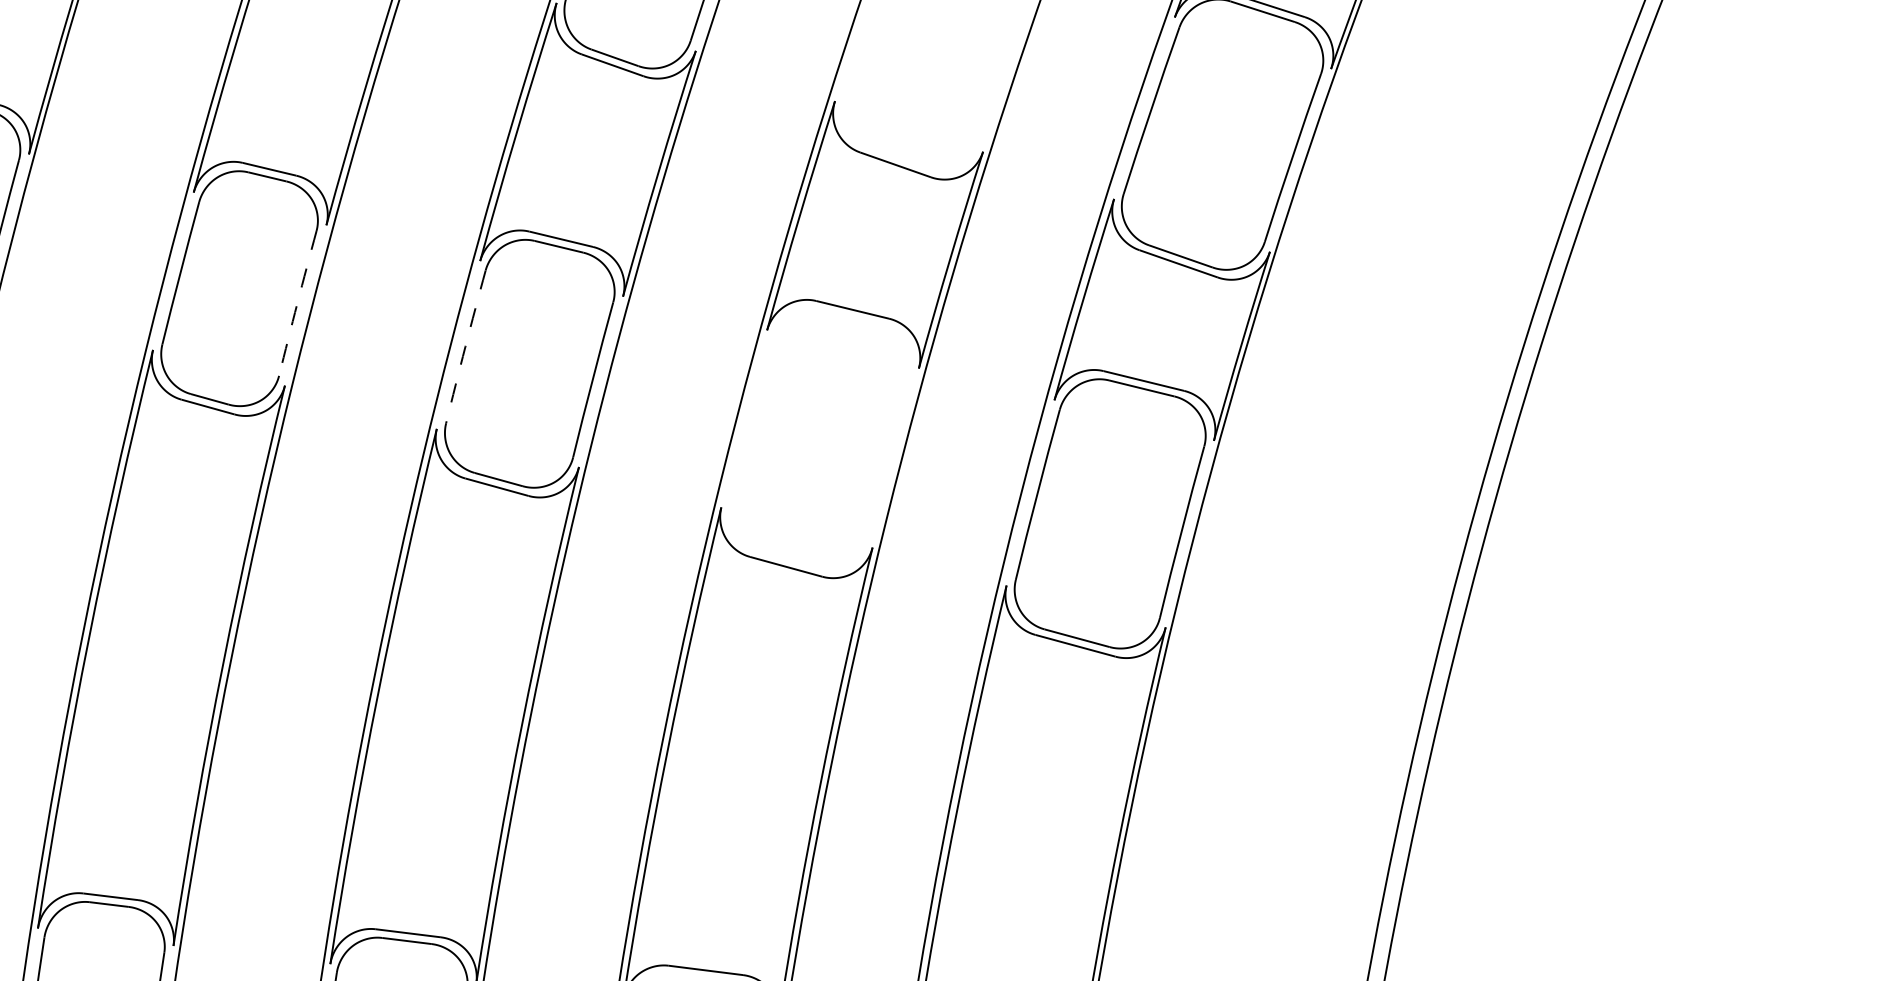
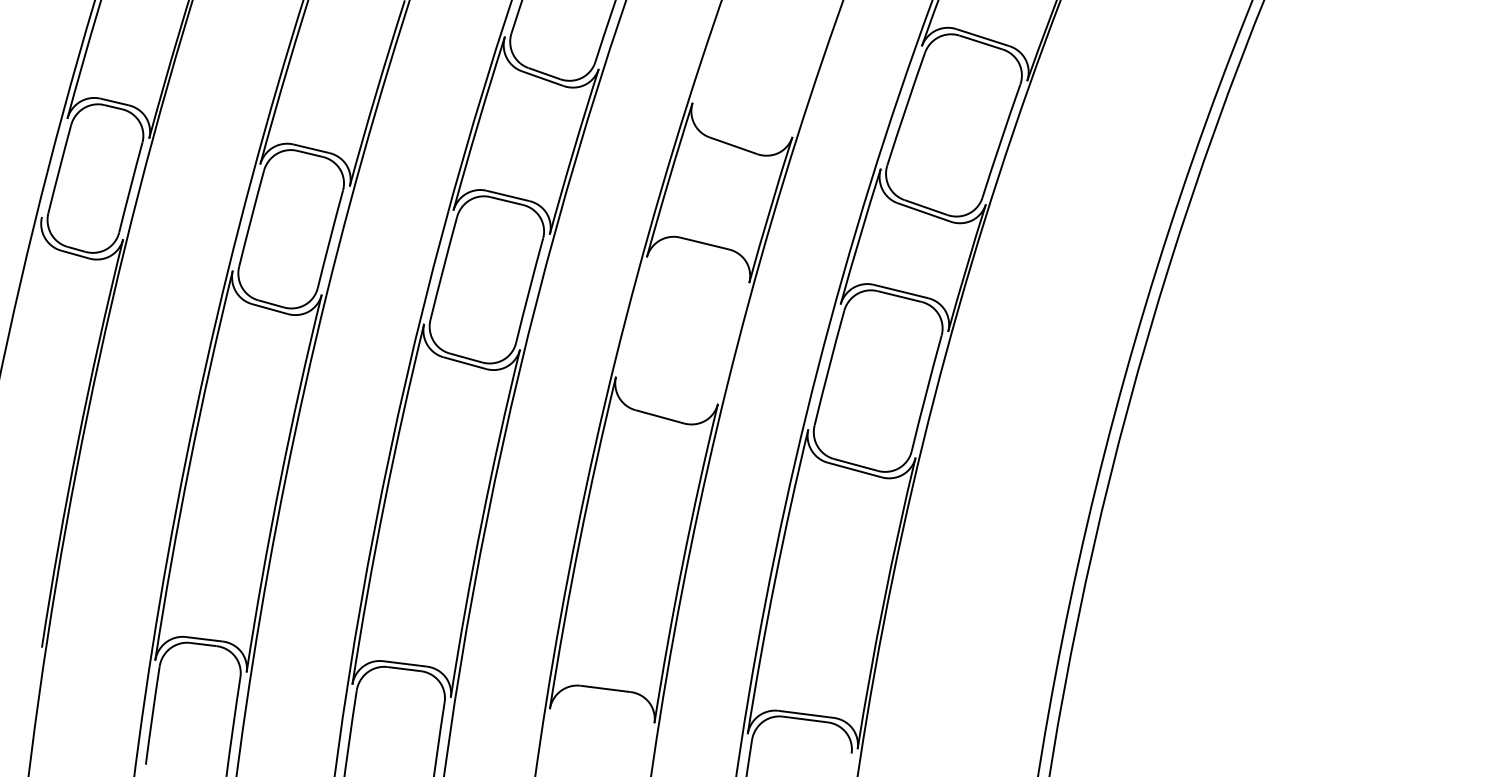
arc: (297, 303) -> (330, 239), dashed -> solid
arc: (465, 346) -> (443, 268), dashed -> solid

